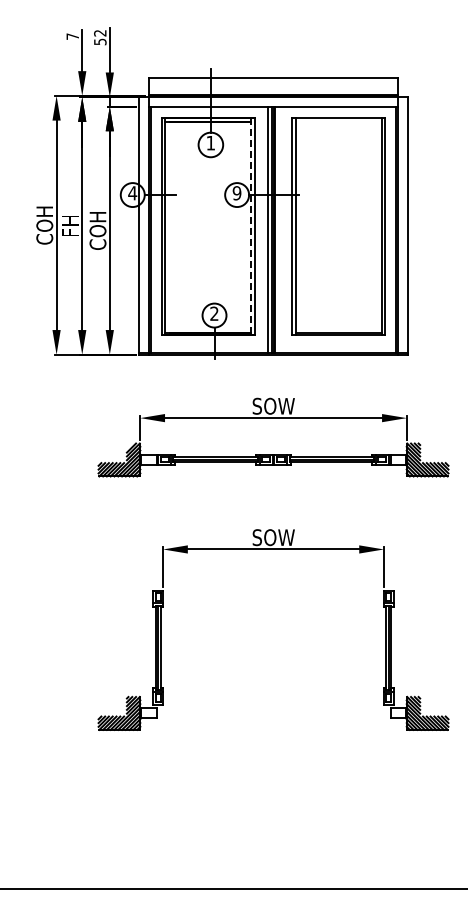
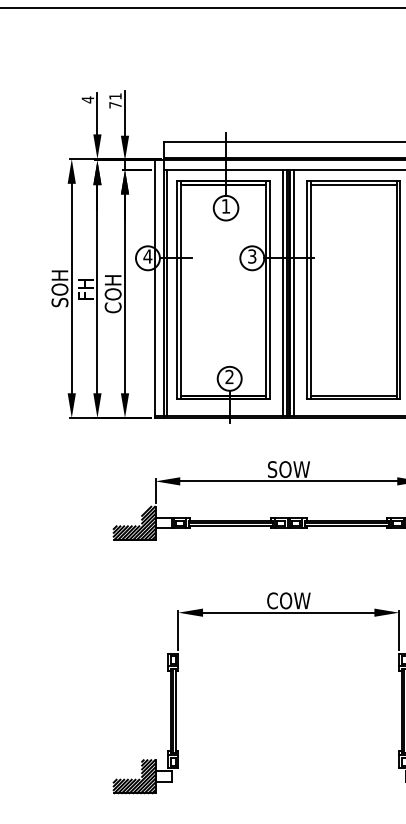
text: (72, 36) -> (87, 99), 7 -> 4
text: (100, 37) -> (115, 100), 52 -> 71
line: (338, 121) -> (353, 184), added
text: (236, 193) -> (251, 256), 9 -> 3
text: (44, 225) -> (59, 288), COH -> SOH
line: (250, 226) -> (265, 289), dashed -> solid
line: (278, 229) -> (293, 292), added
text: (273, 537) -> (288, 600), SOW -> COW

